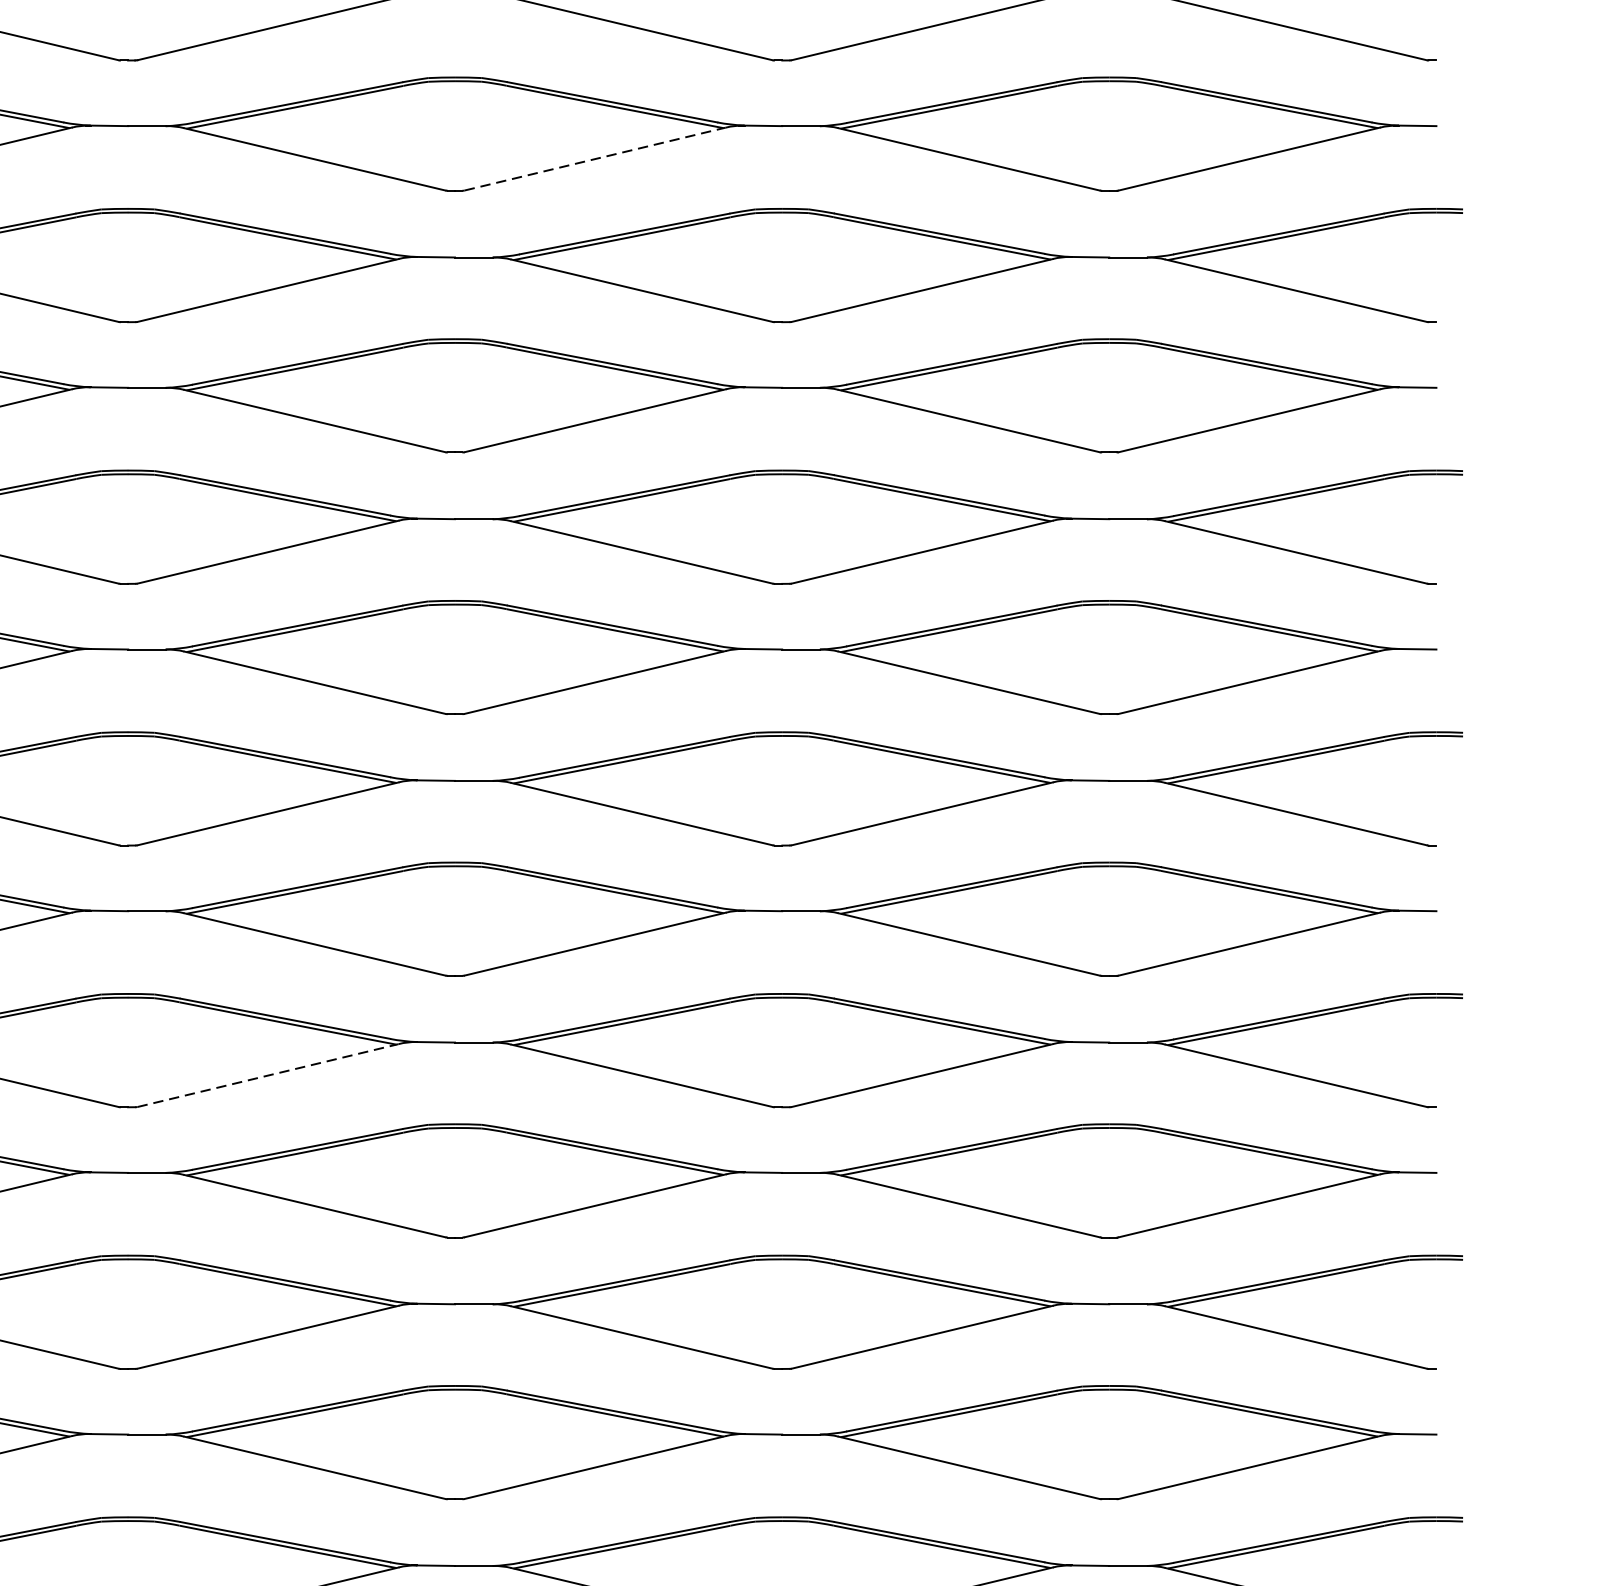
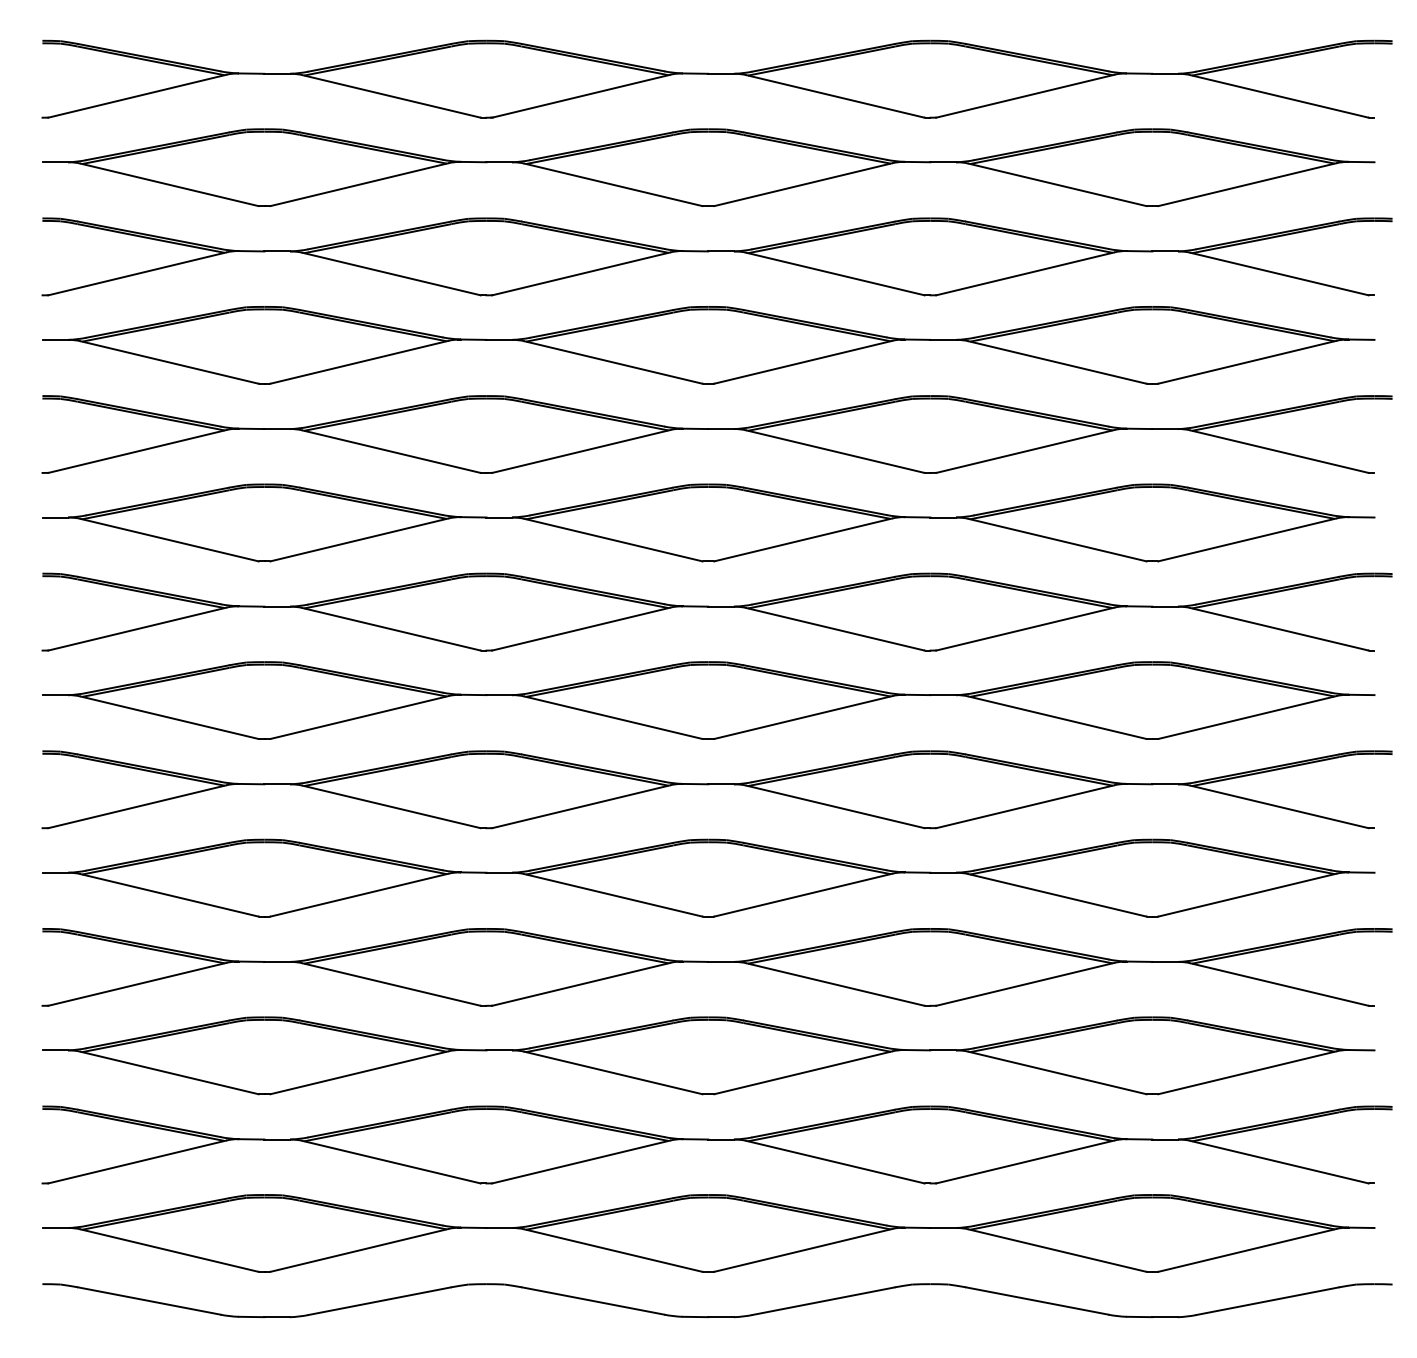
line: (596, 158) -> (804, 184), dashed -> solid
line: (268, 1075) -> (581, 806), dashed -> solid

